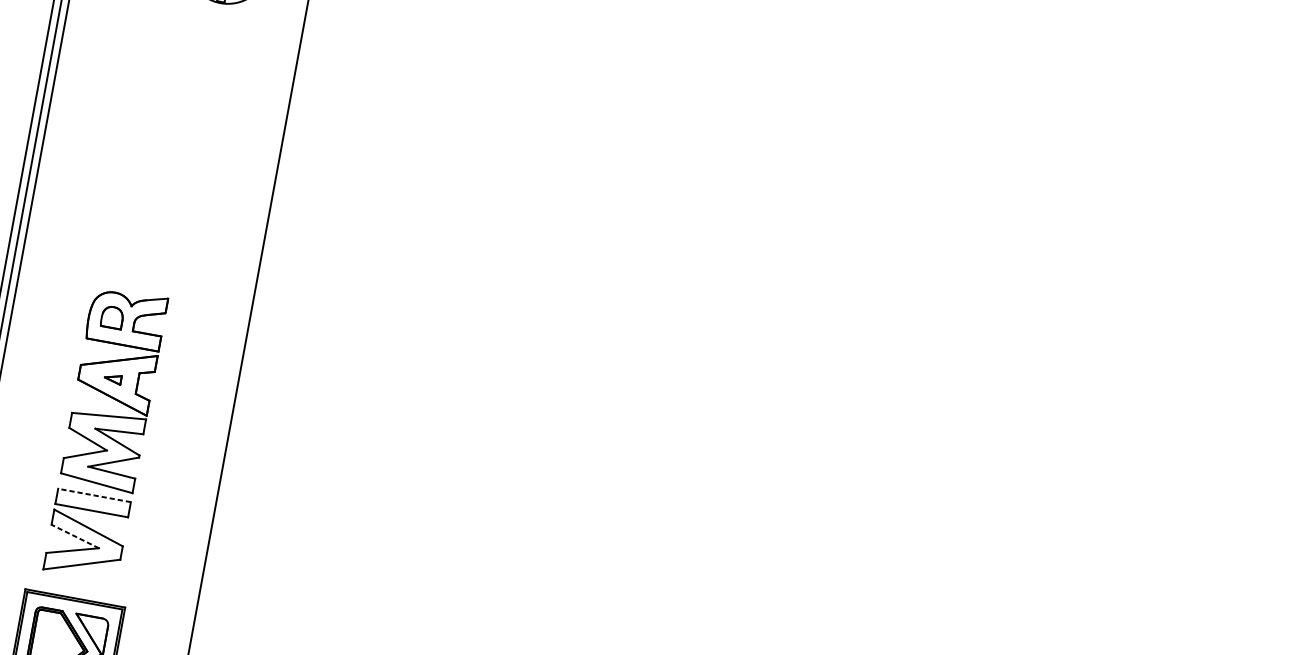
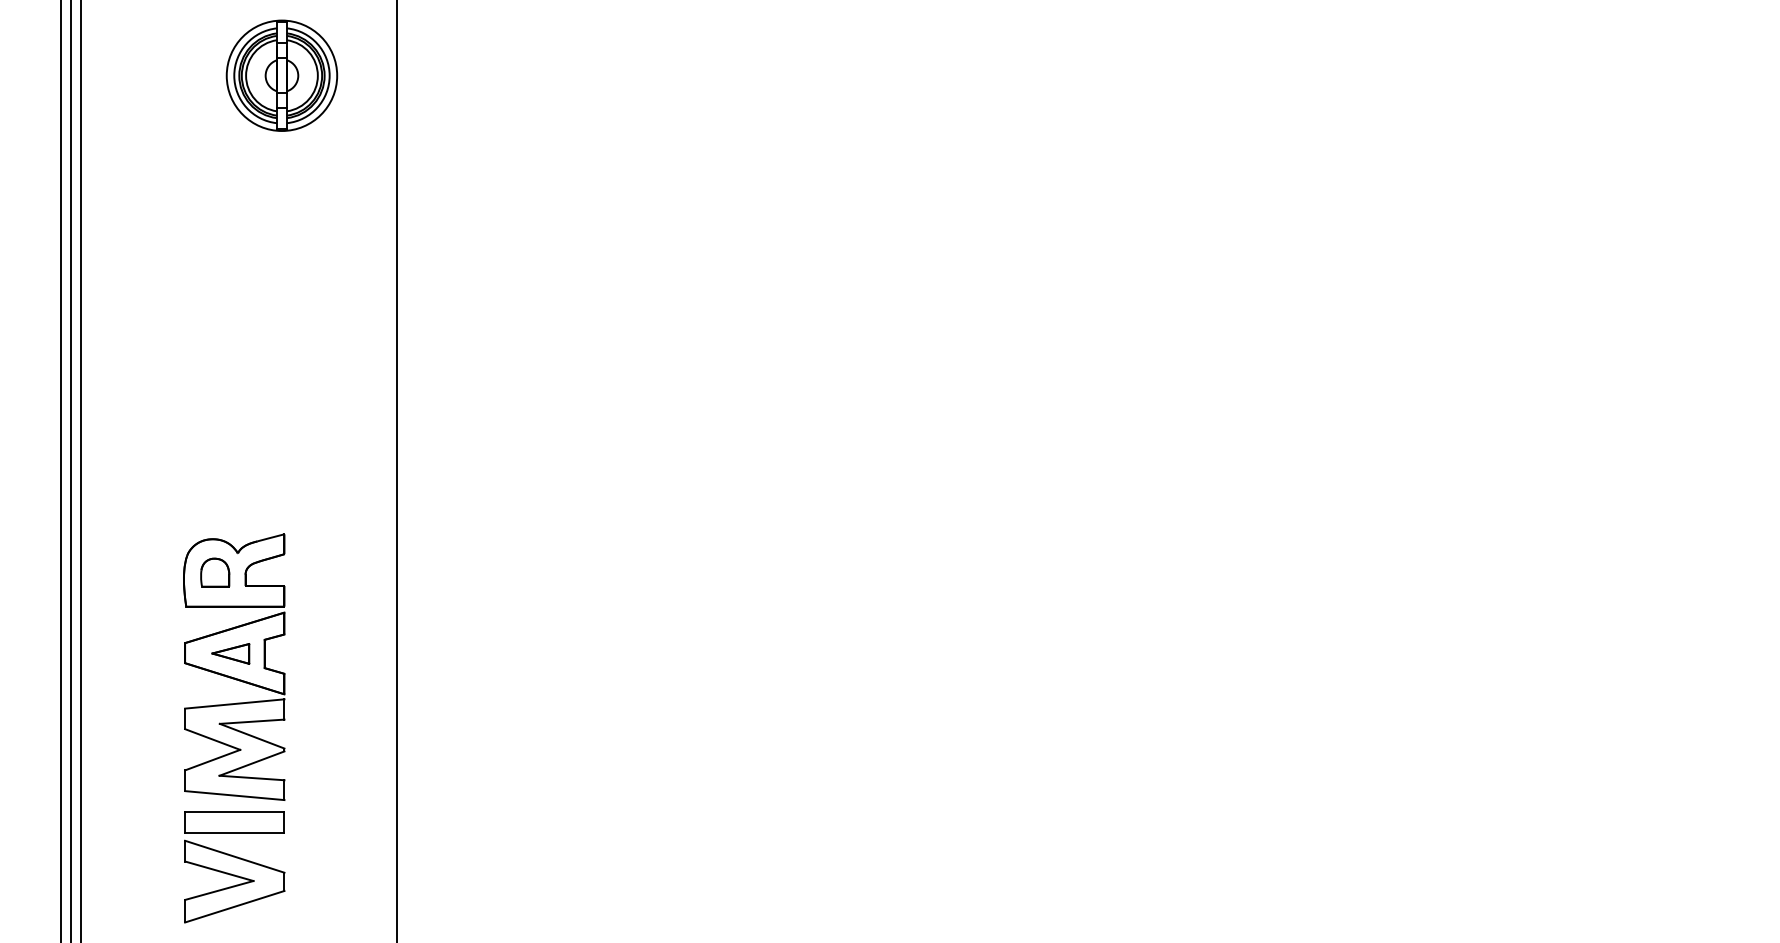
part: (112, 378) -> (230, 653), size x1.67
line: (94, 495) -> (234, 812), dashed -> solid
line: (75, 536) -> (219, 871), dashed -> solid

